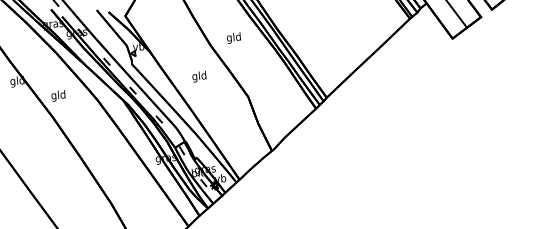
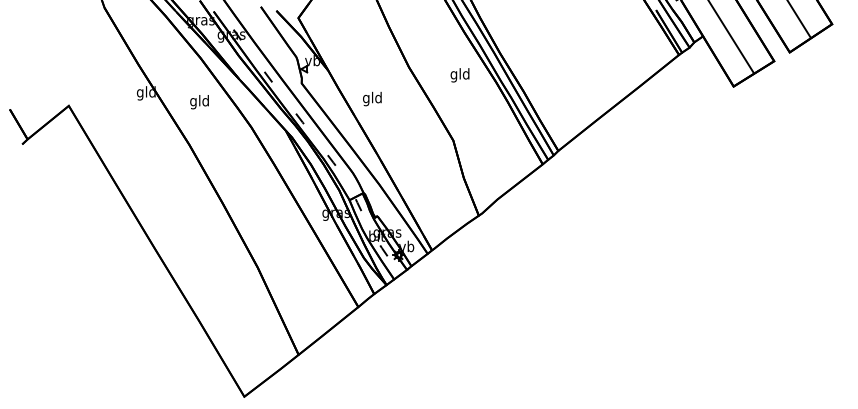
text: (233, 38) -> (459, 75), moved
text: (199, 76) -> (372, 98), moved
text: (58, 96) -> (199, 102), moved

